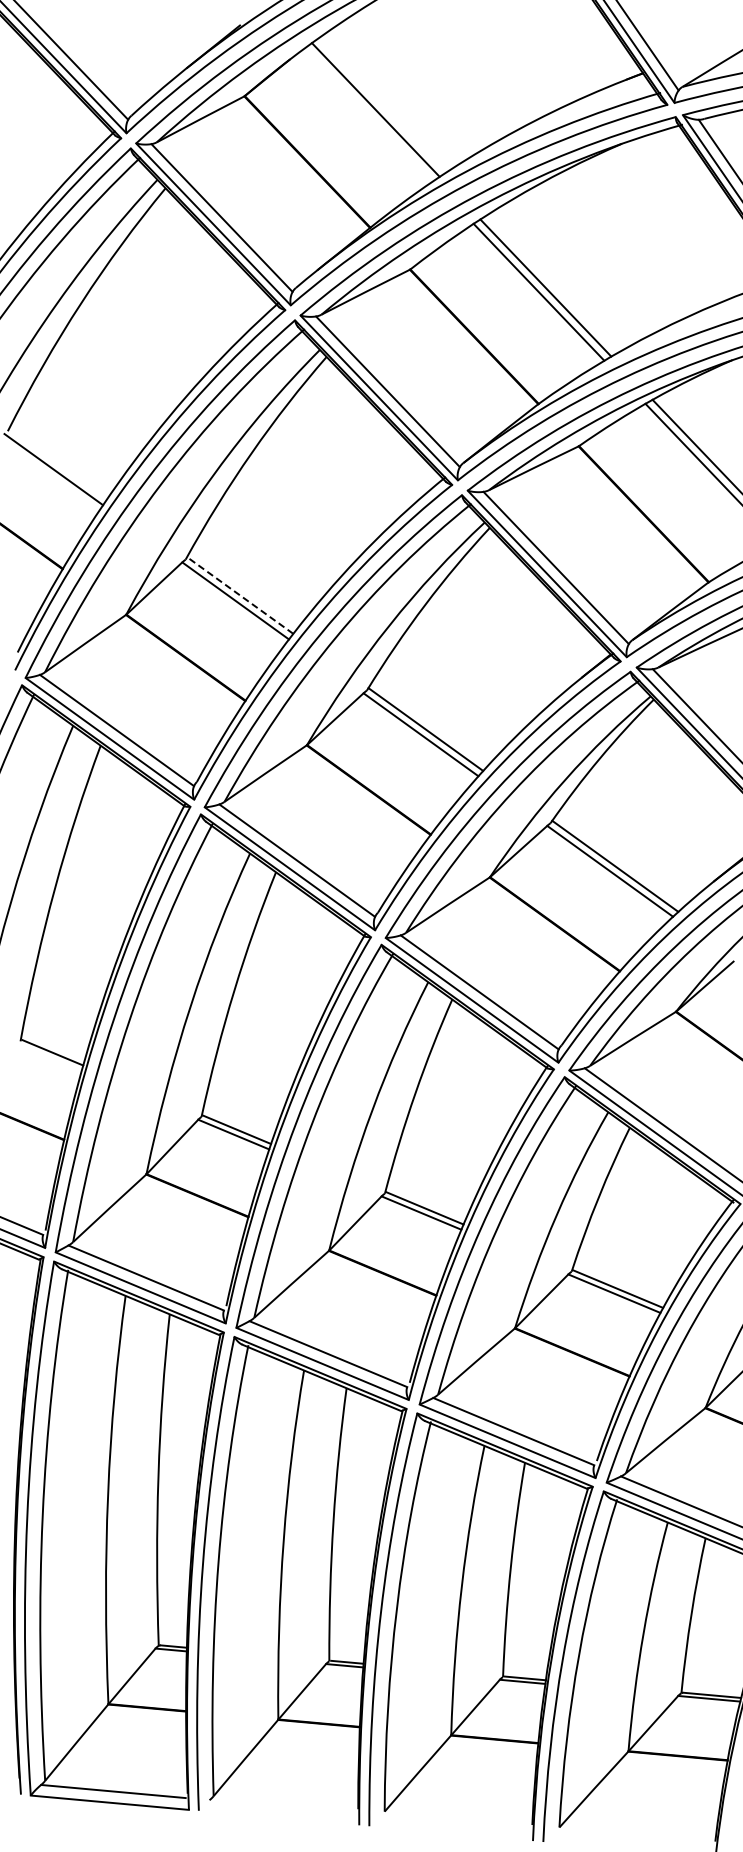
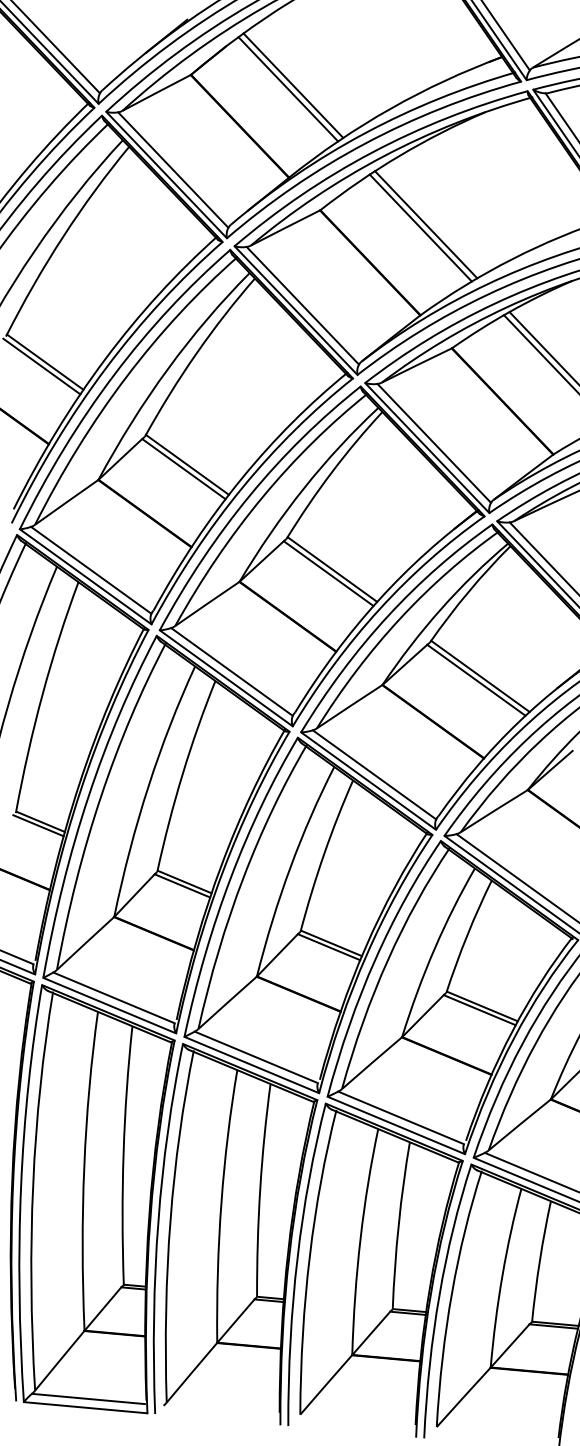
line: (369, 114) -> (288, 89), added
line: (58, 463) -> (45, 361), added
line: (240, 595) -> (187, 464), dashed -> solid
line: (49, 1057) -> (38, 825), added

